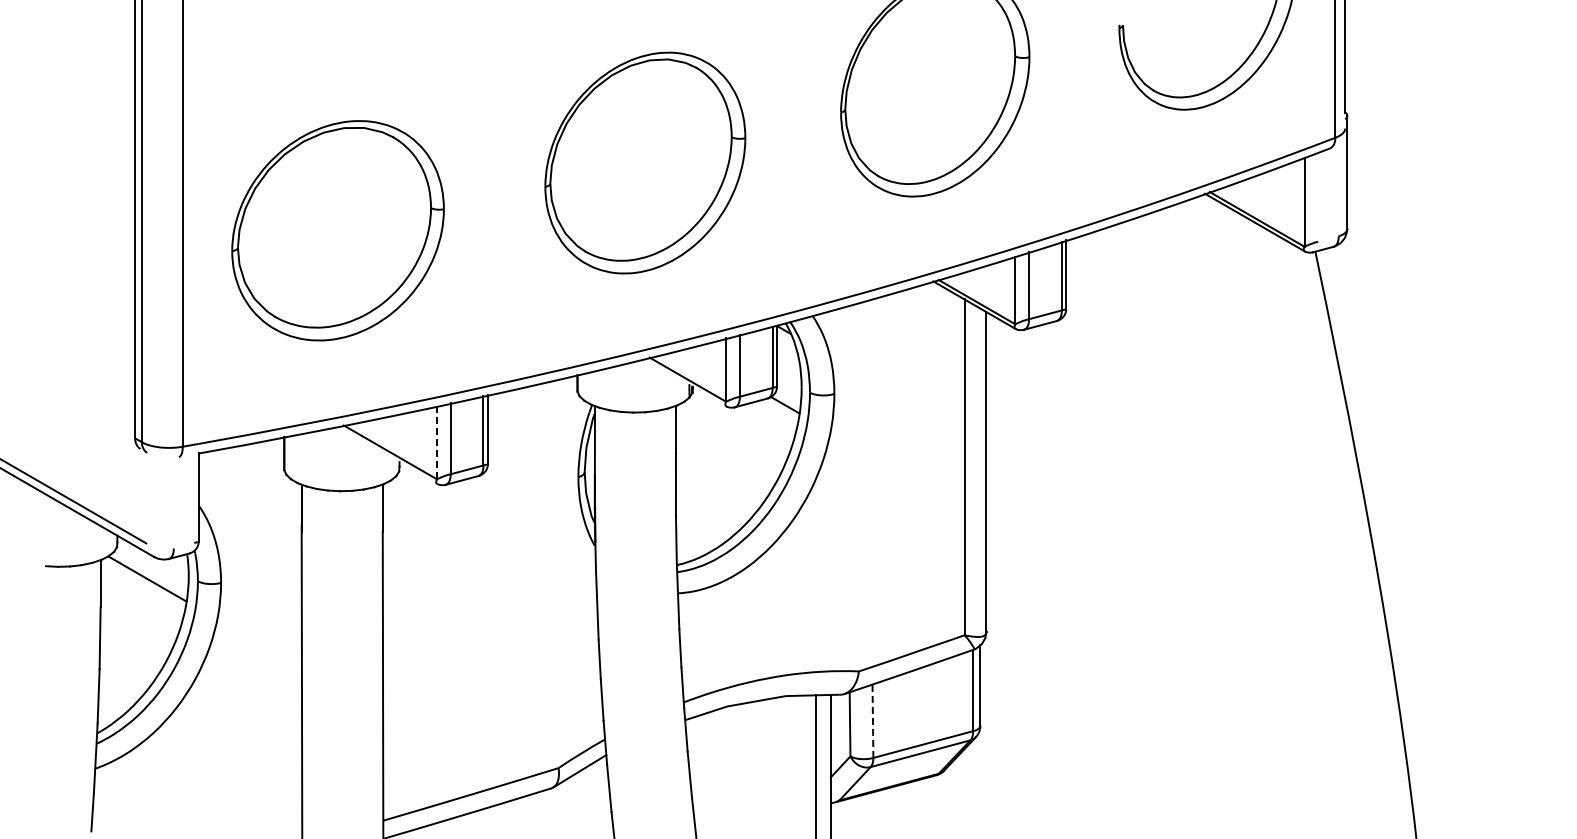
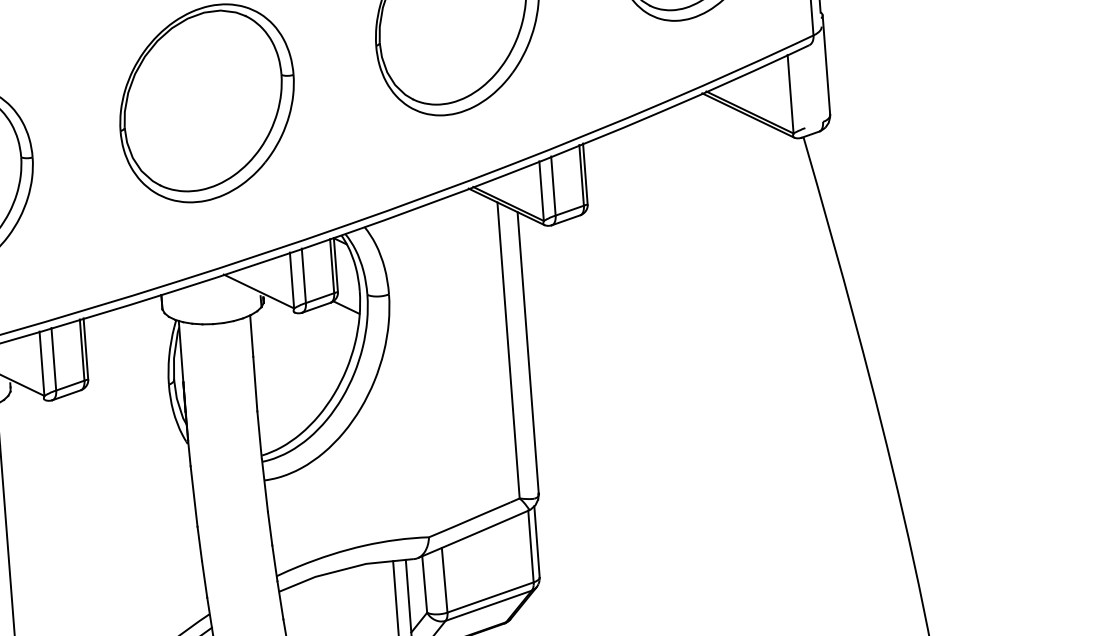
line: (436, 442) -> (41, 363), dashed -> solid
line: (872, 721) -> (444, 580), dashed -> solid

